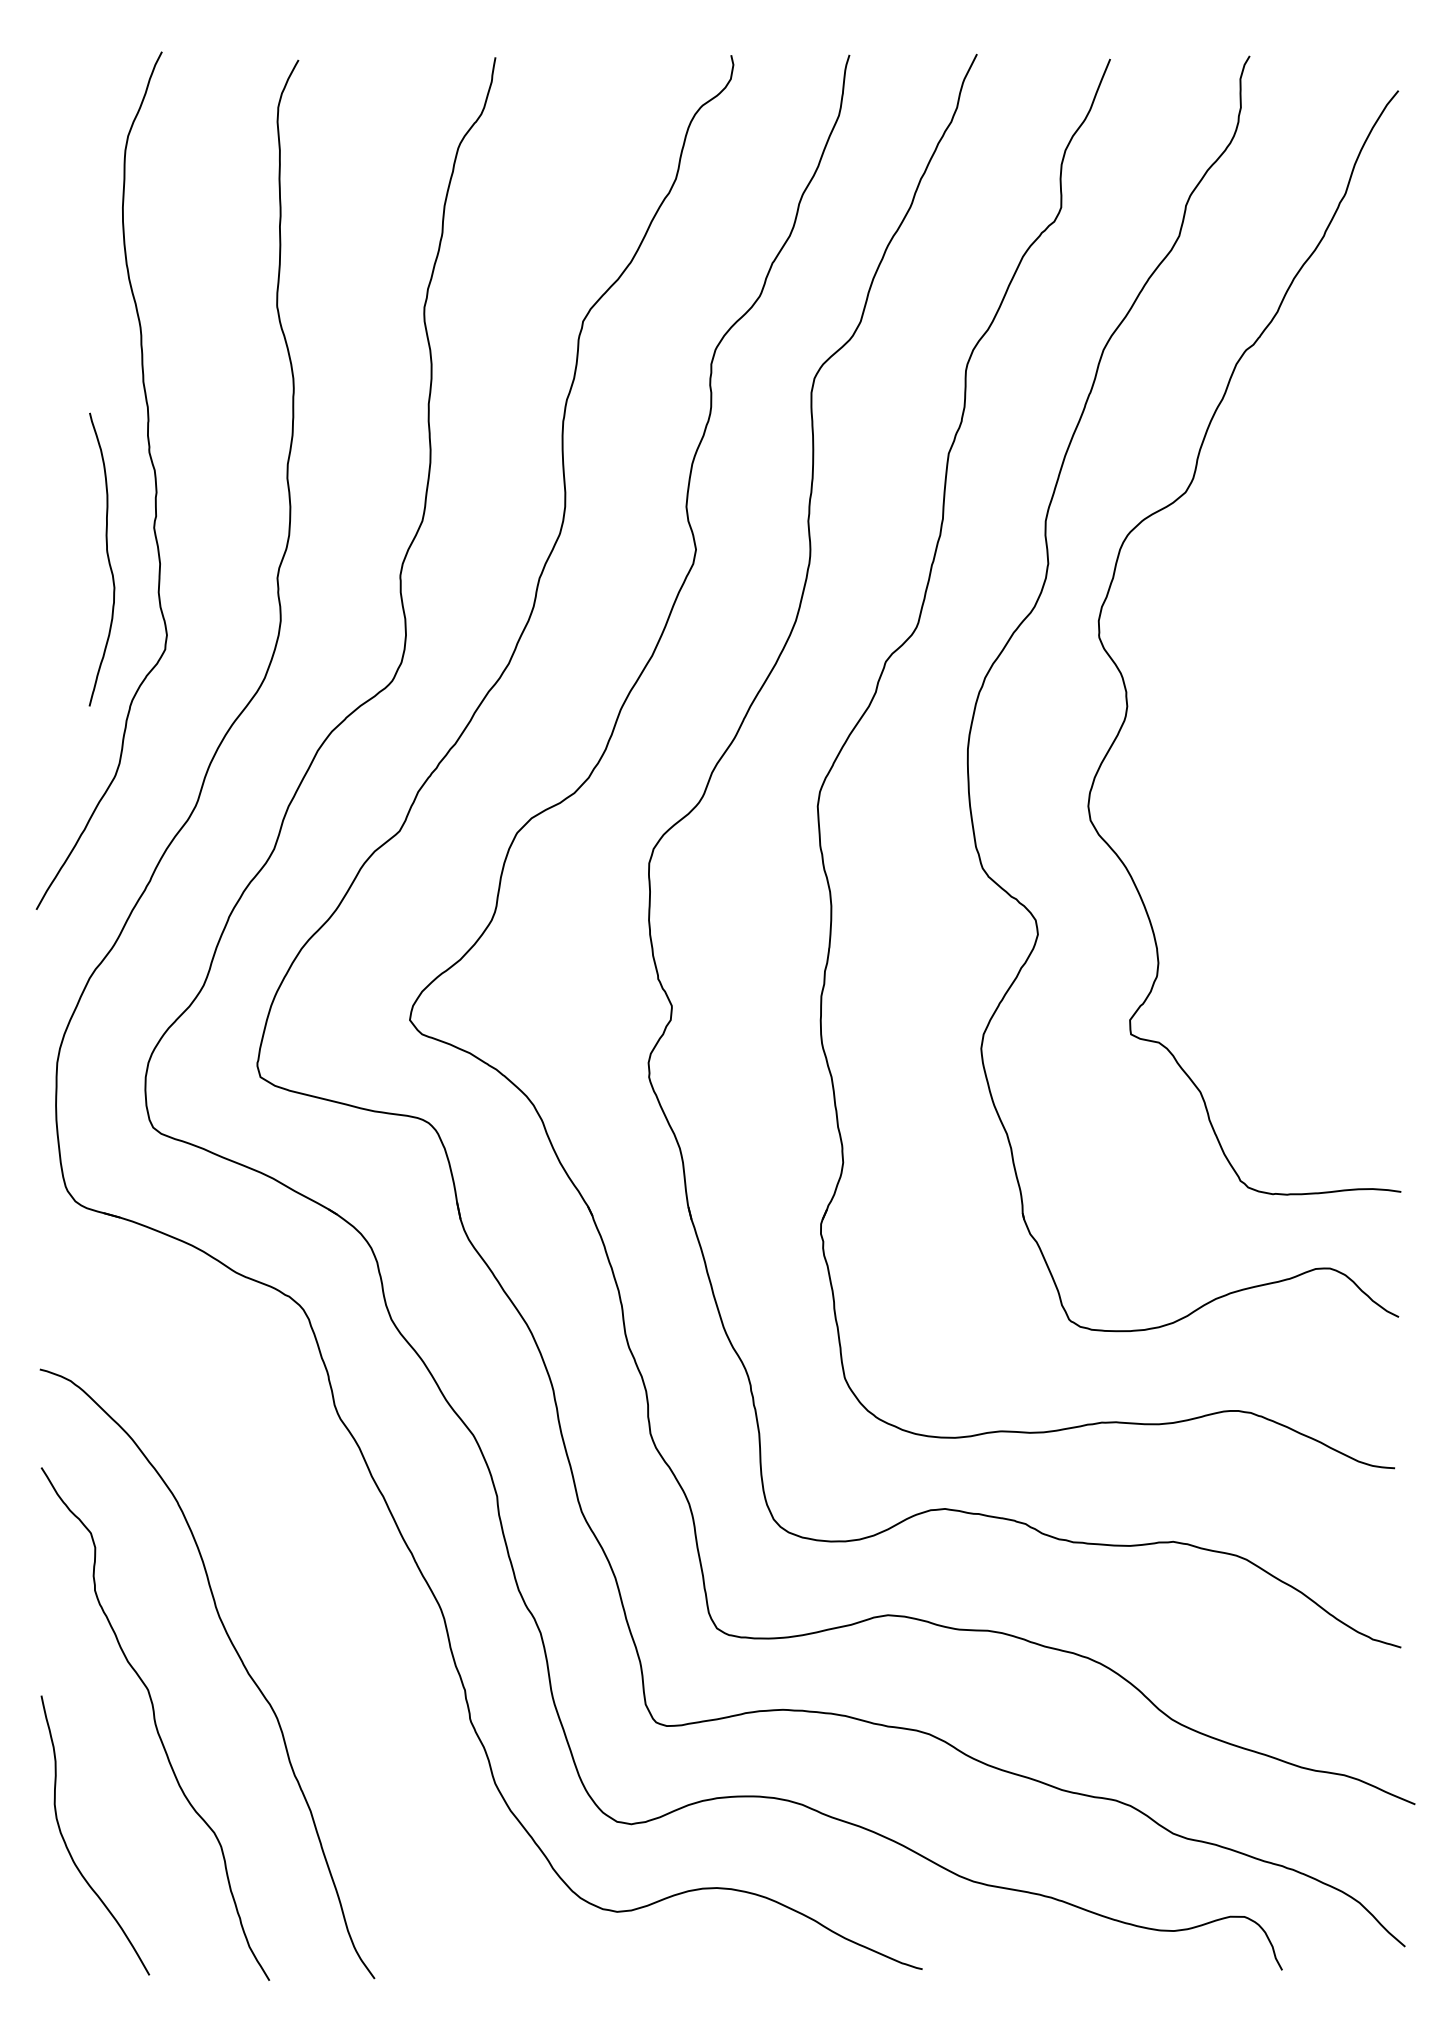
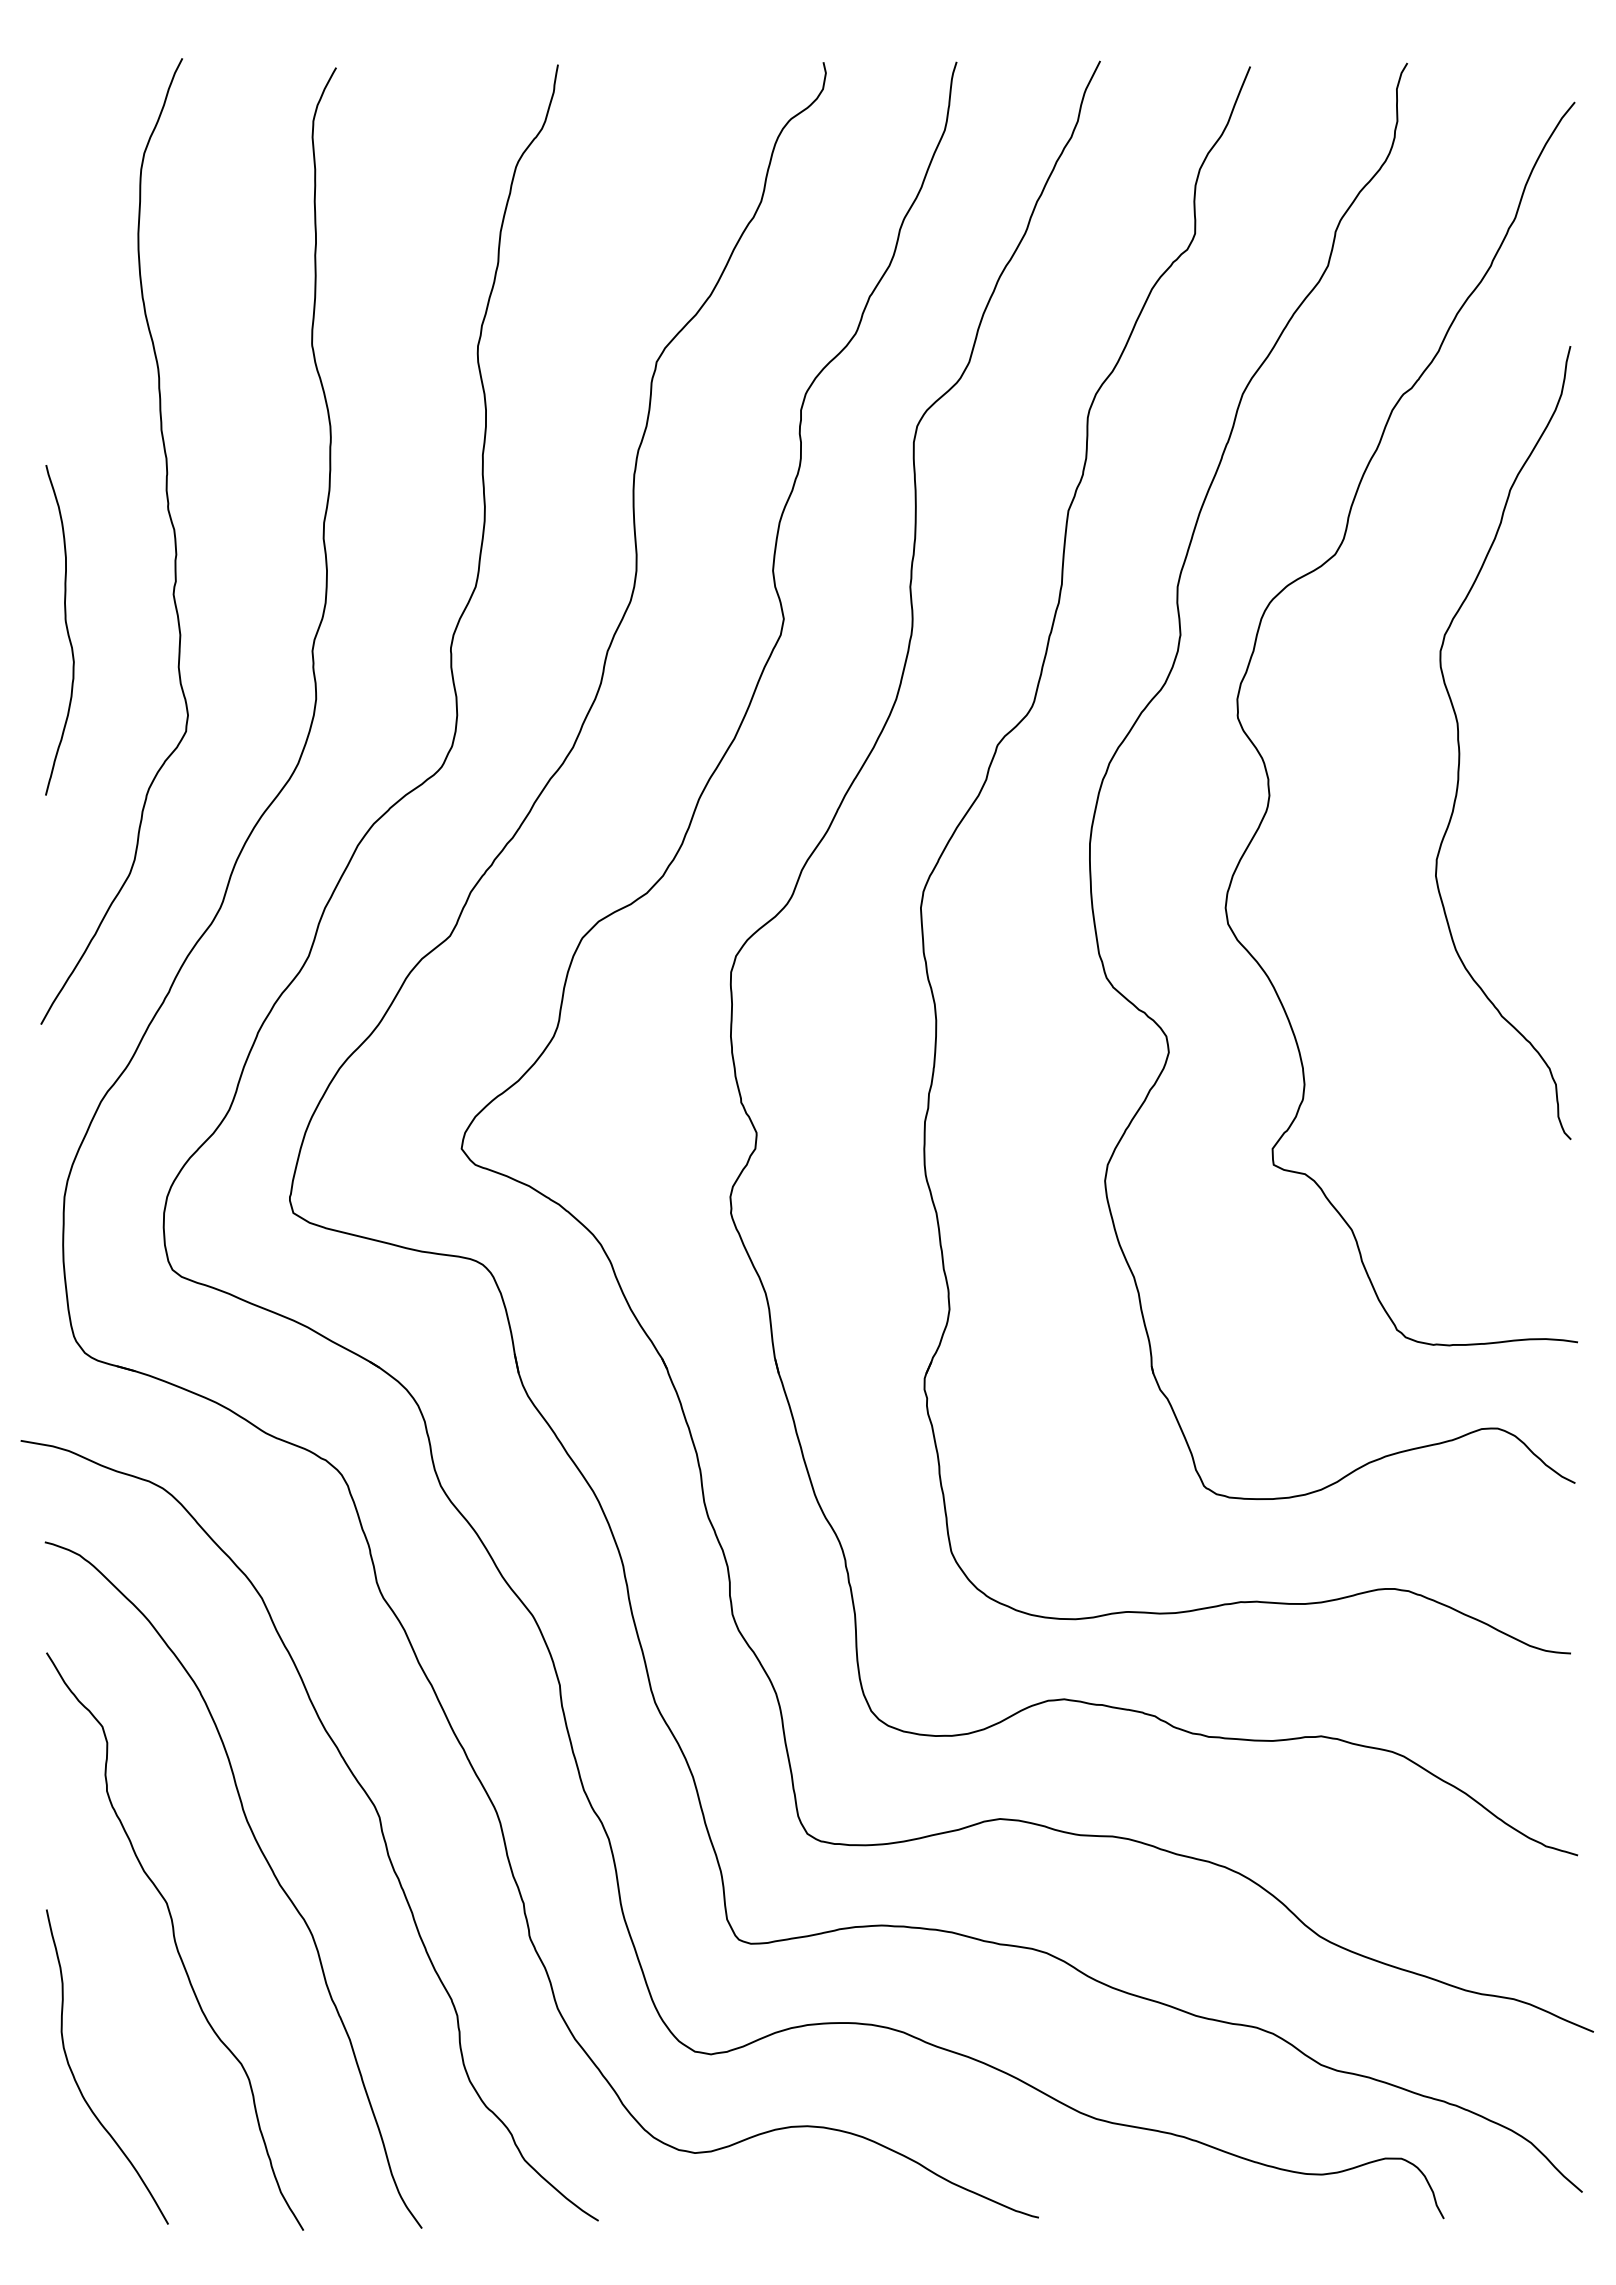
curve: (107, 559) -> (66, 630), moved
curve: (1296, 666) -> (1460, 750), added
curve: (324, 1593) -> (365, 1794), added

